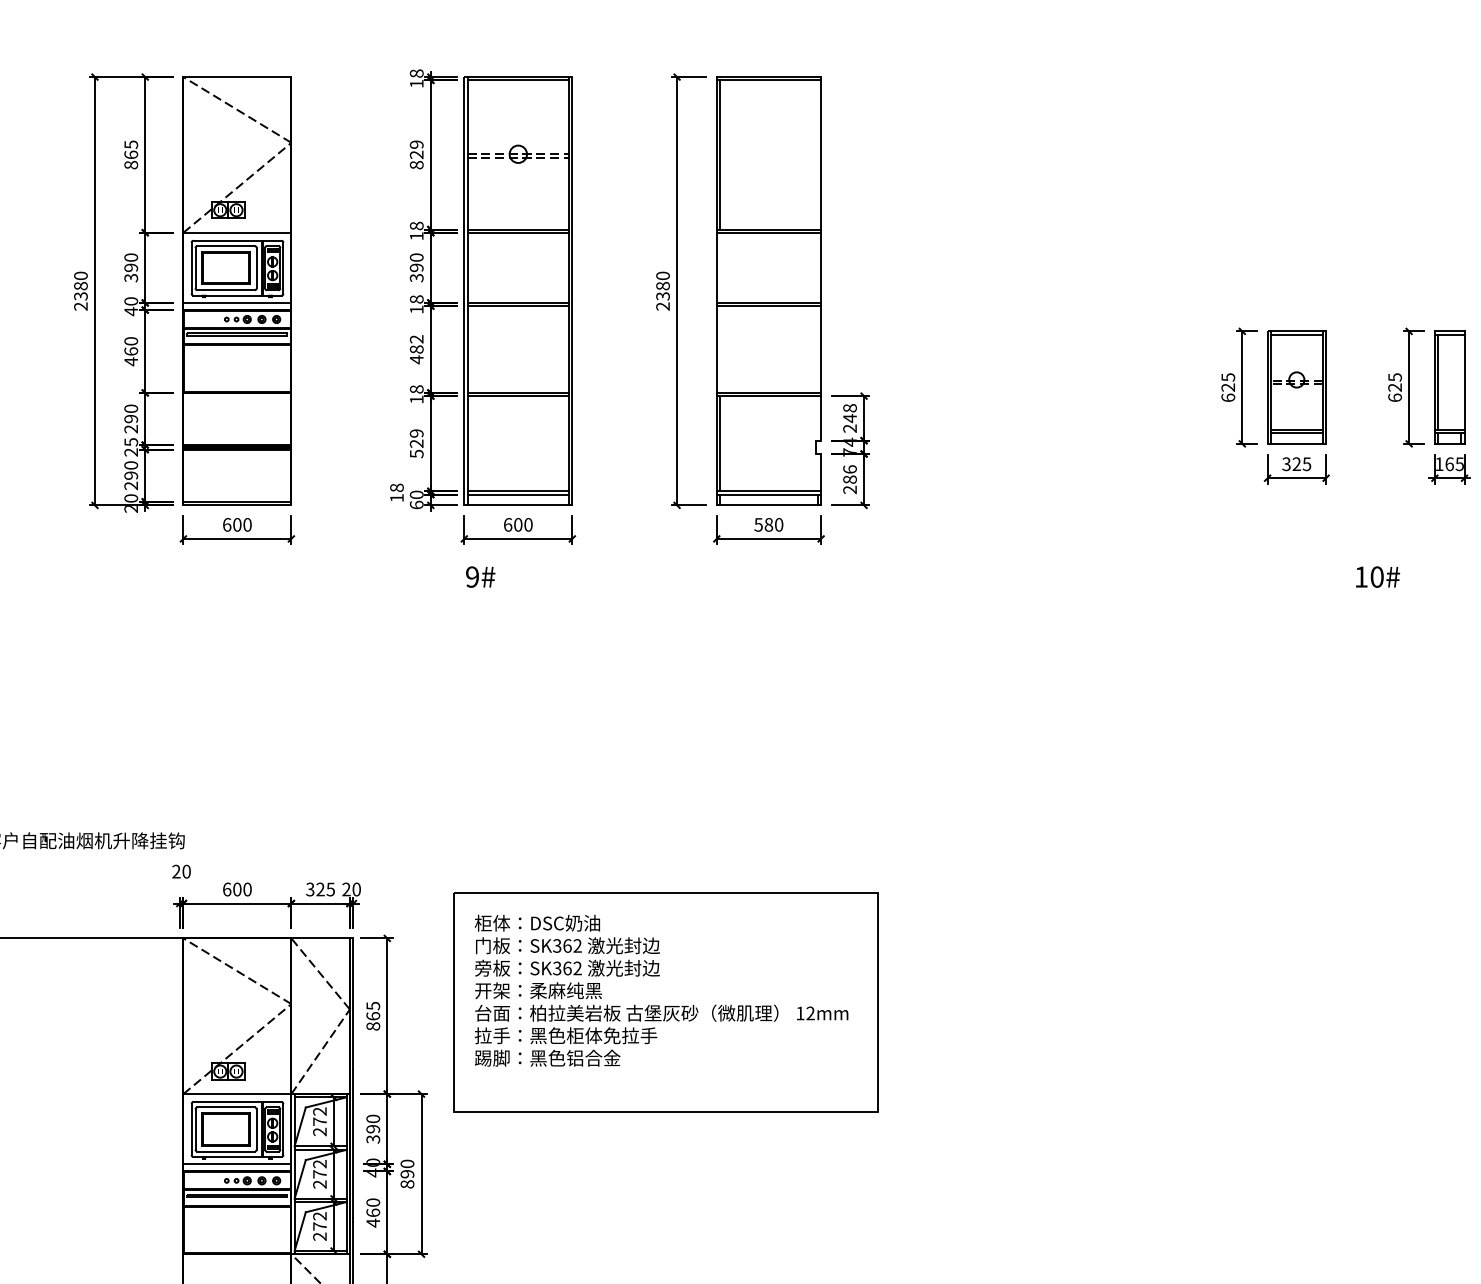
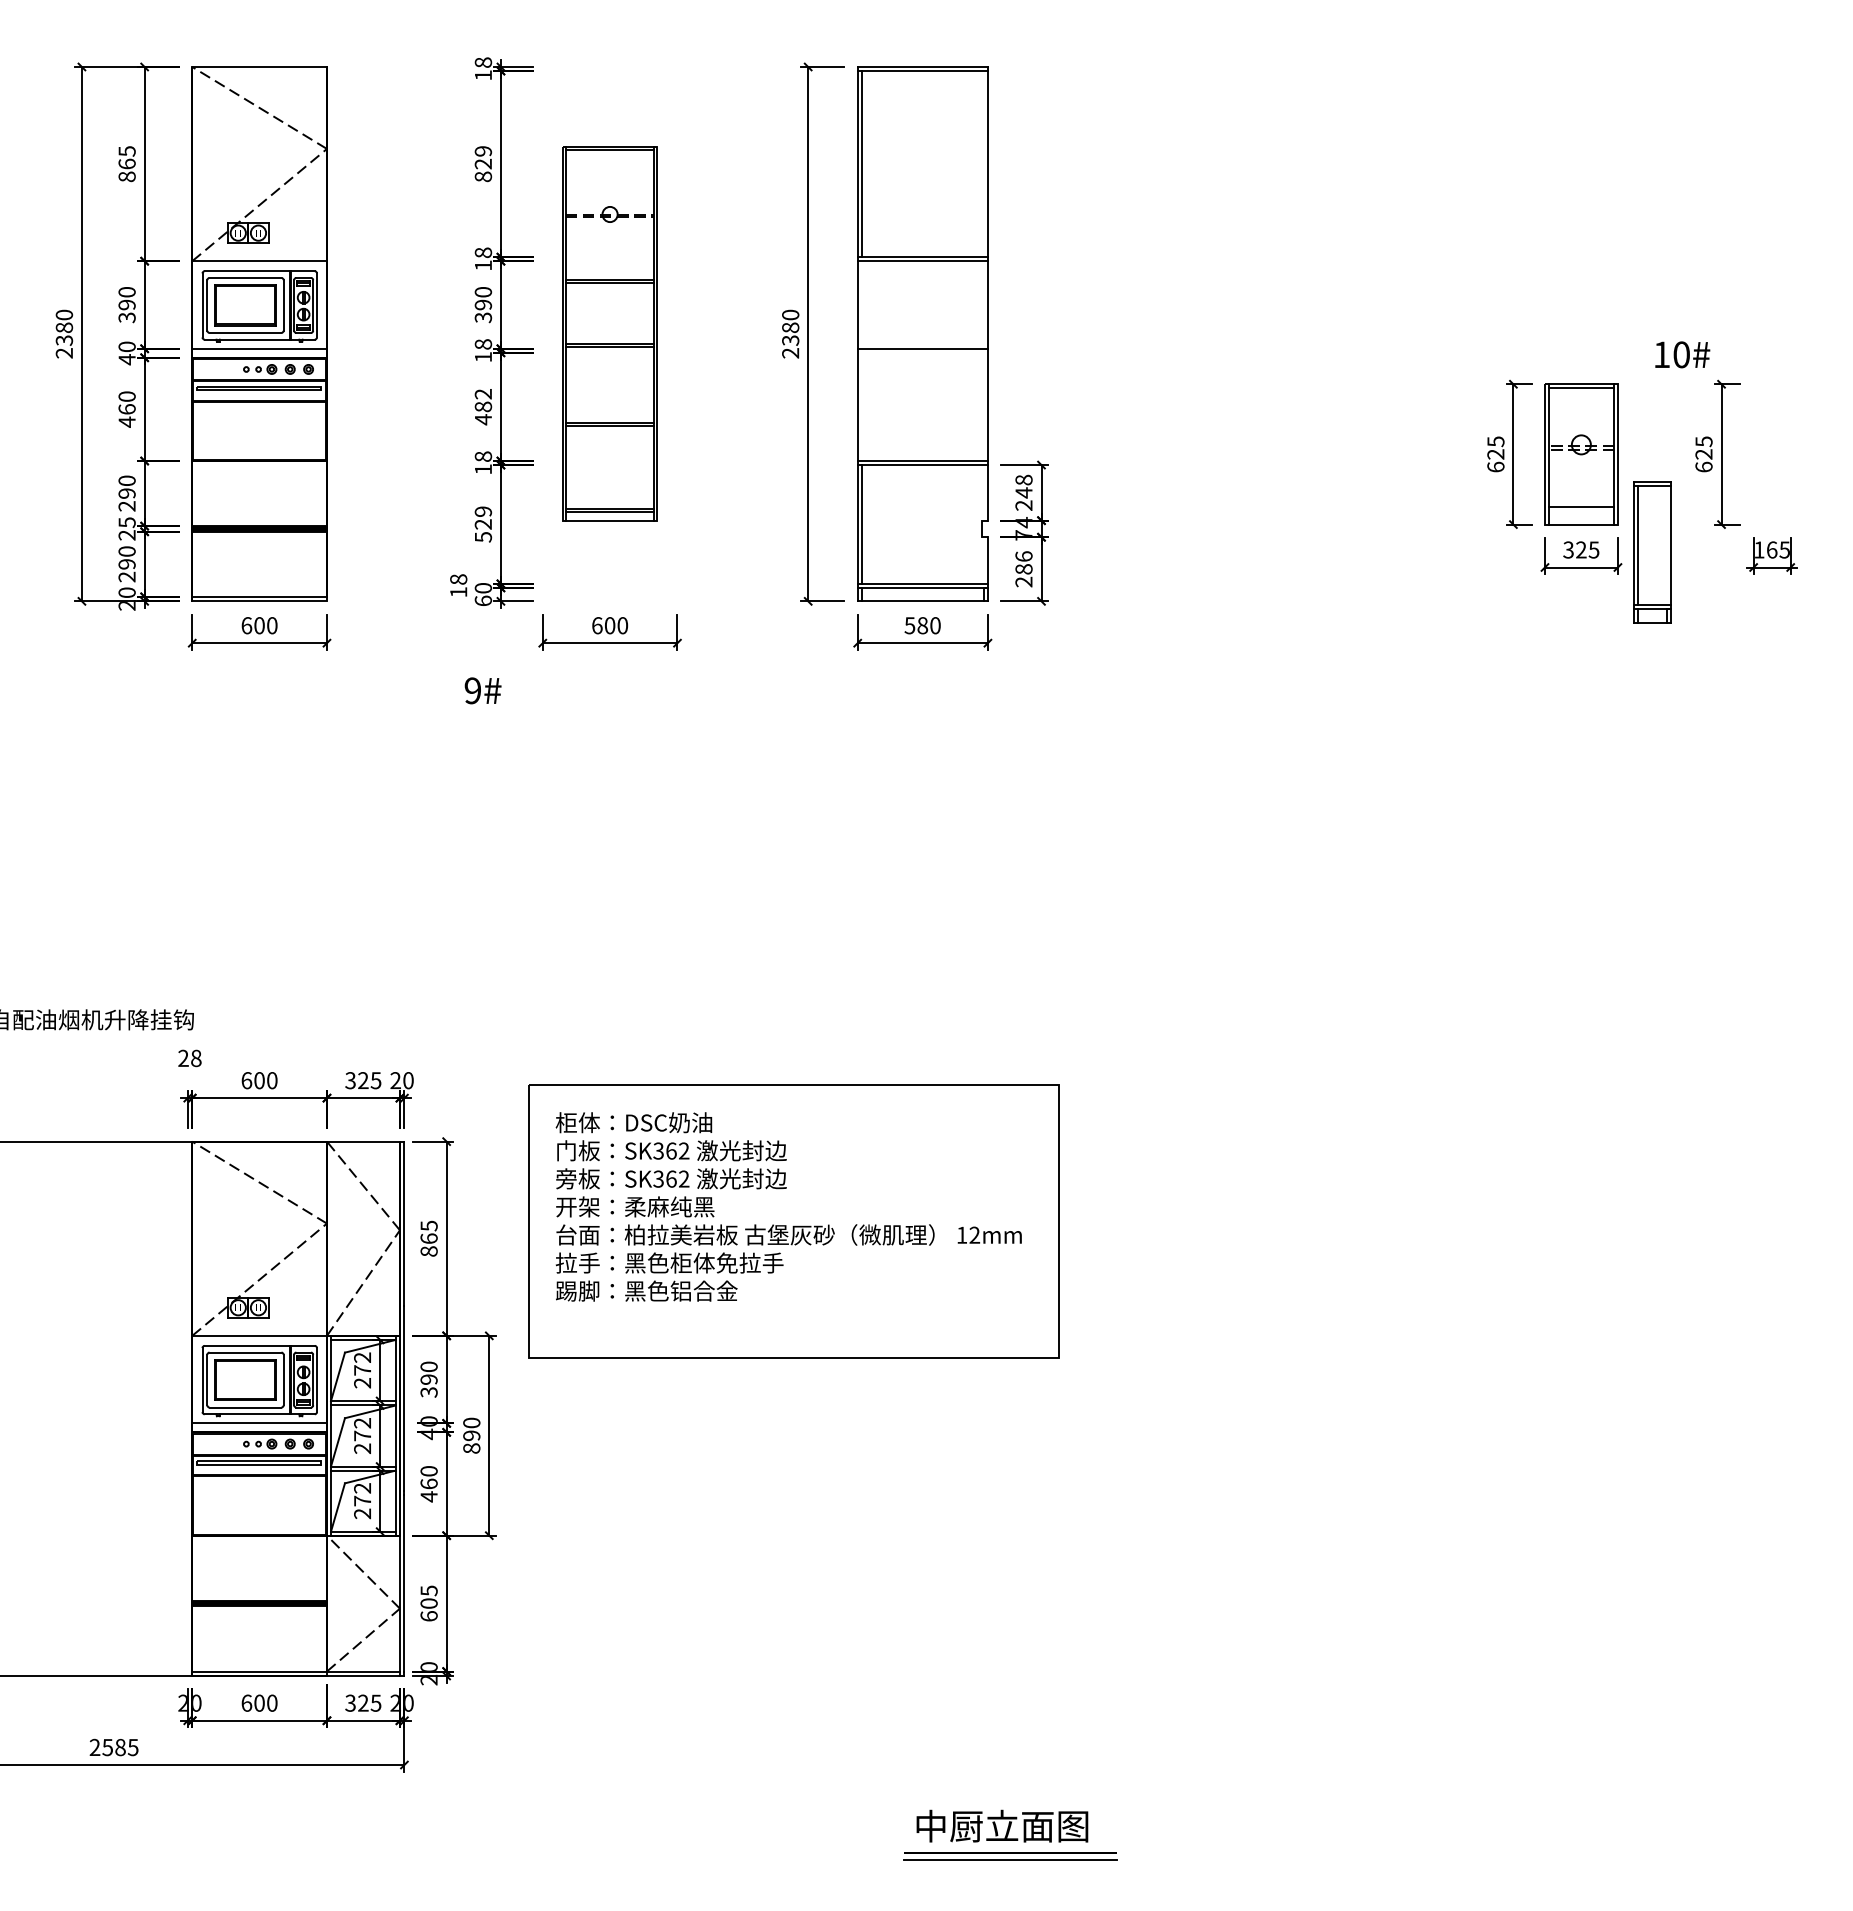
part: (517, 290) -> (609, 333), size x0.7
line: (768, 305) -> (922, 352), removed
part: (1449, 387) -> (1652, 552), moved
line: (1296, 433) -> (1581, 511), removed
text: (480, 576) -> (482, 690), moved
text: (1377, 576) -> (1682, 354), moved
text: (186, 871) -> (196, 1058), 20 -> 28

